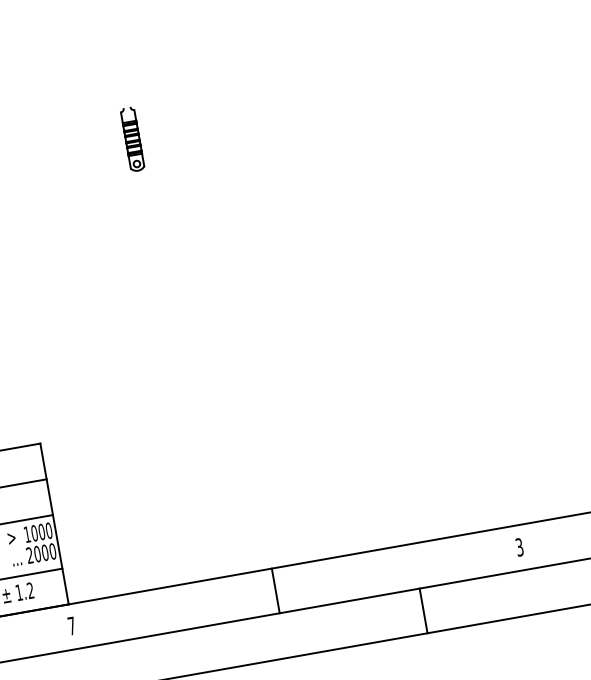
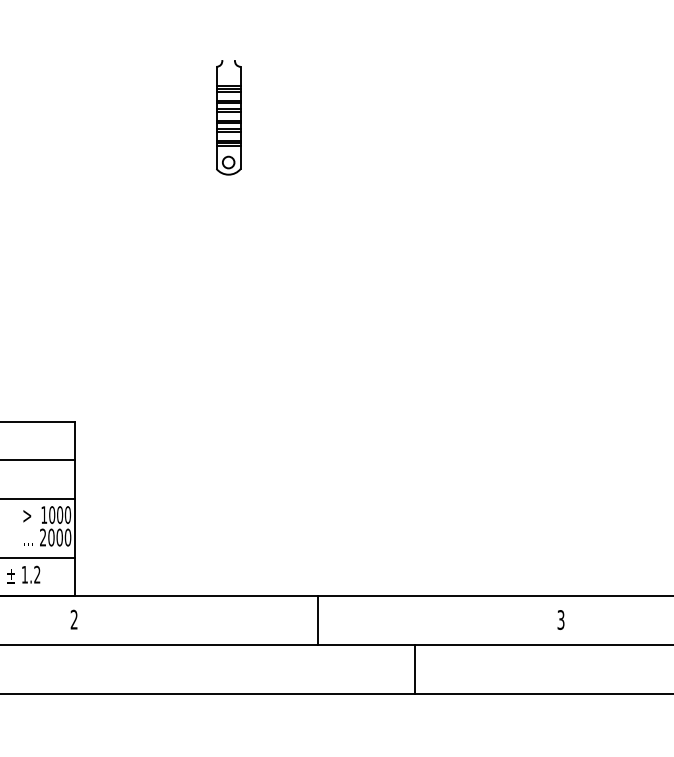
part: (132, 139) -> (228, 117), size x1.67
line: (275, 590) -> (317, 620), moved
line: (423, 610) -> (414, 668), moved
text: (71, 625) -> (73, 619), 7 -> 2

